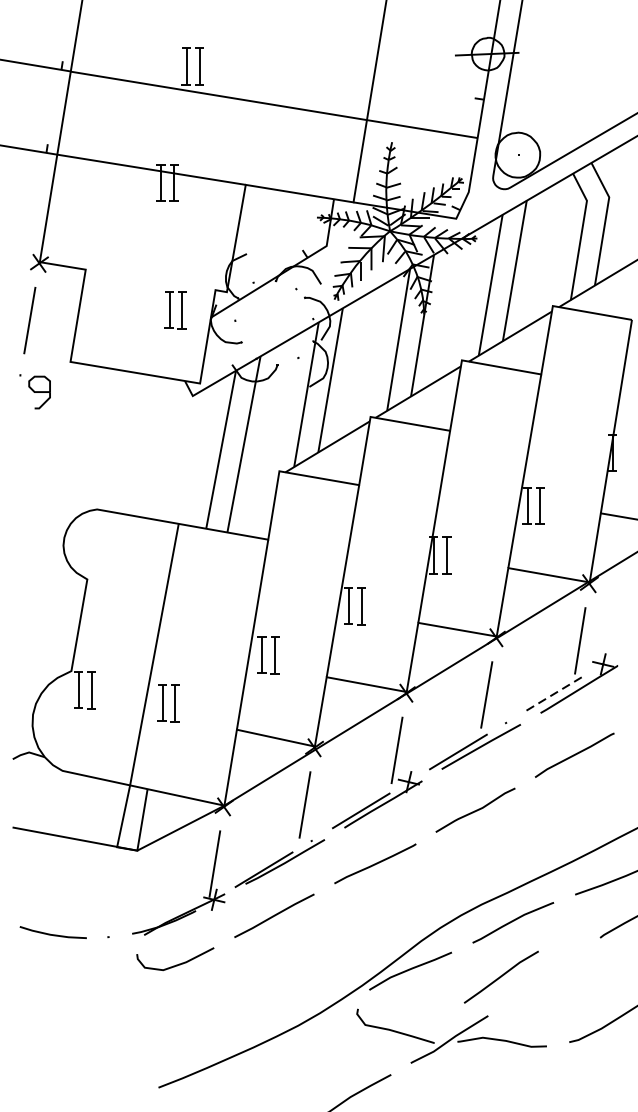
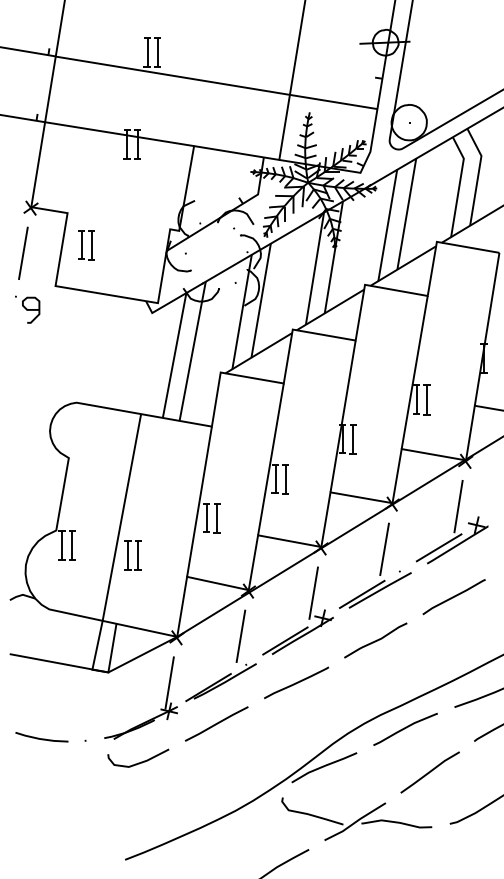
part: (175, 310) -> (86, 245), moved
line: (556, 692) -> (439, 547), dashed -> solid
line: (500, 977) -> (429, 772), moved

